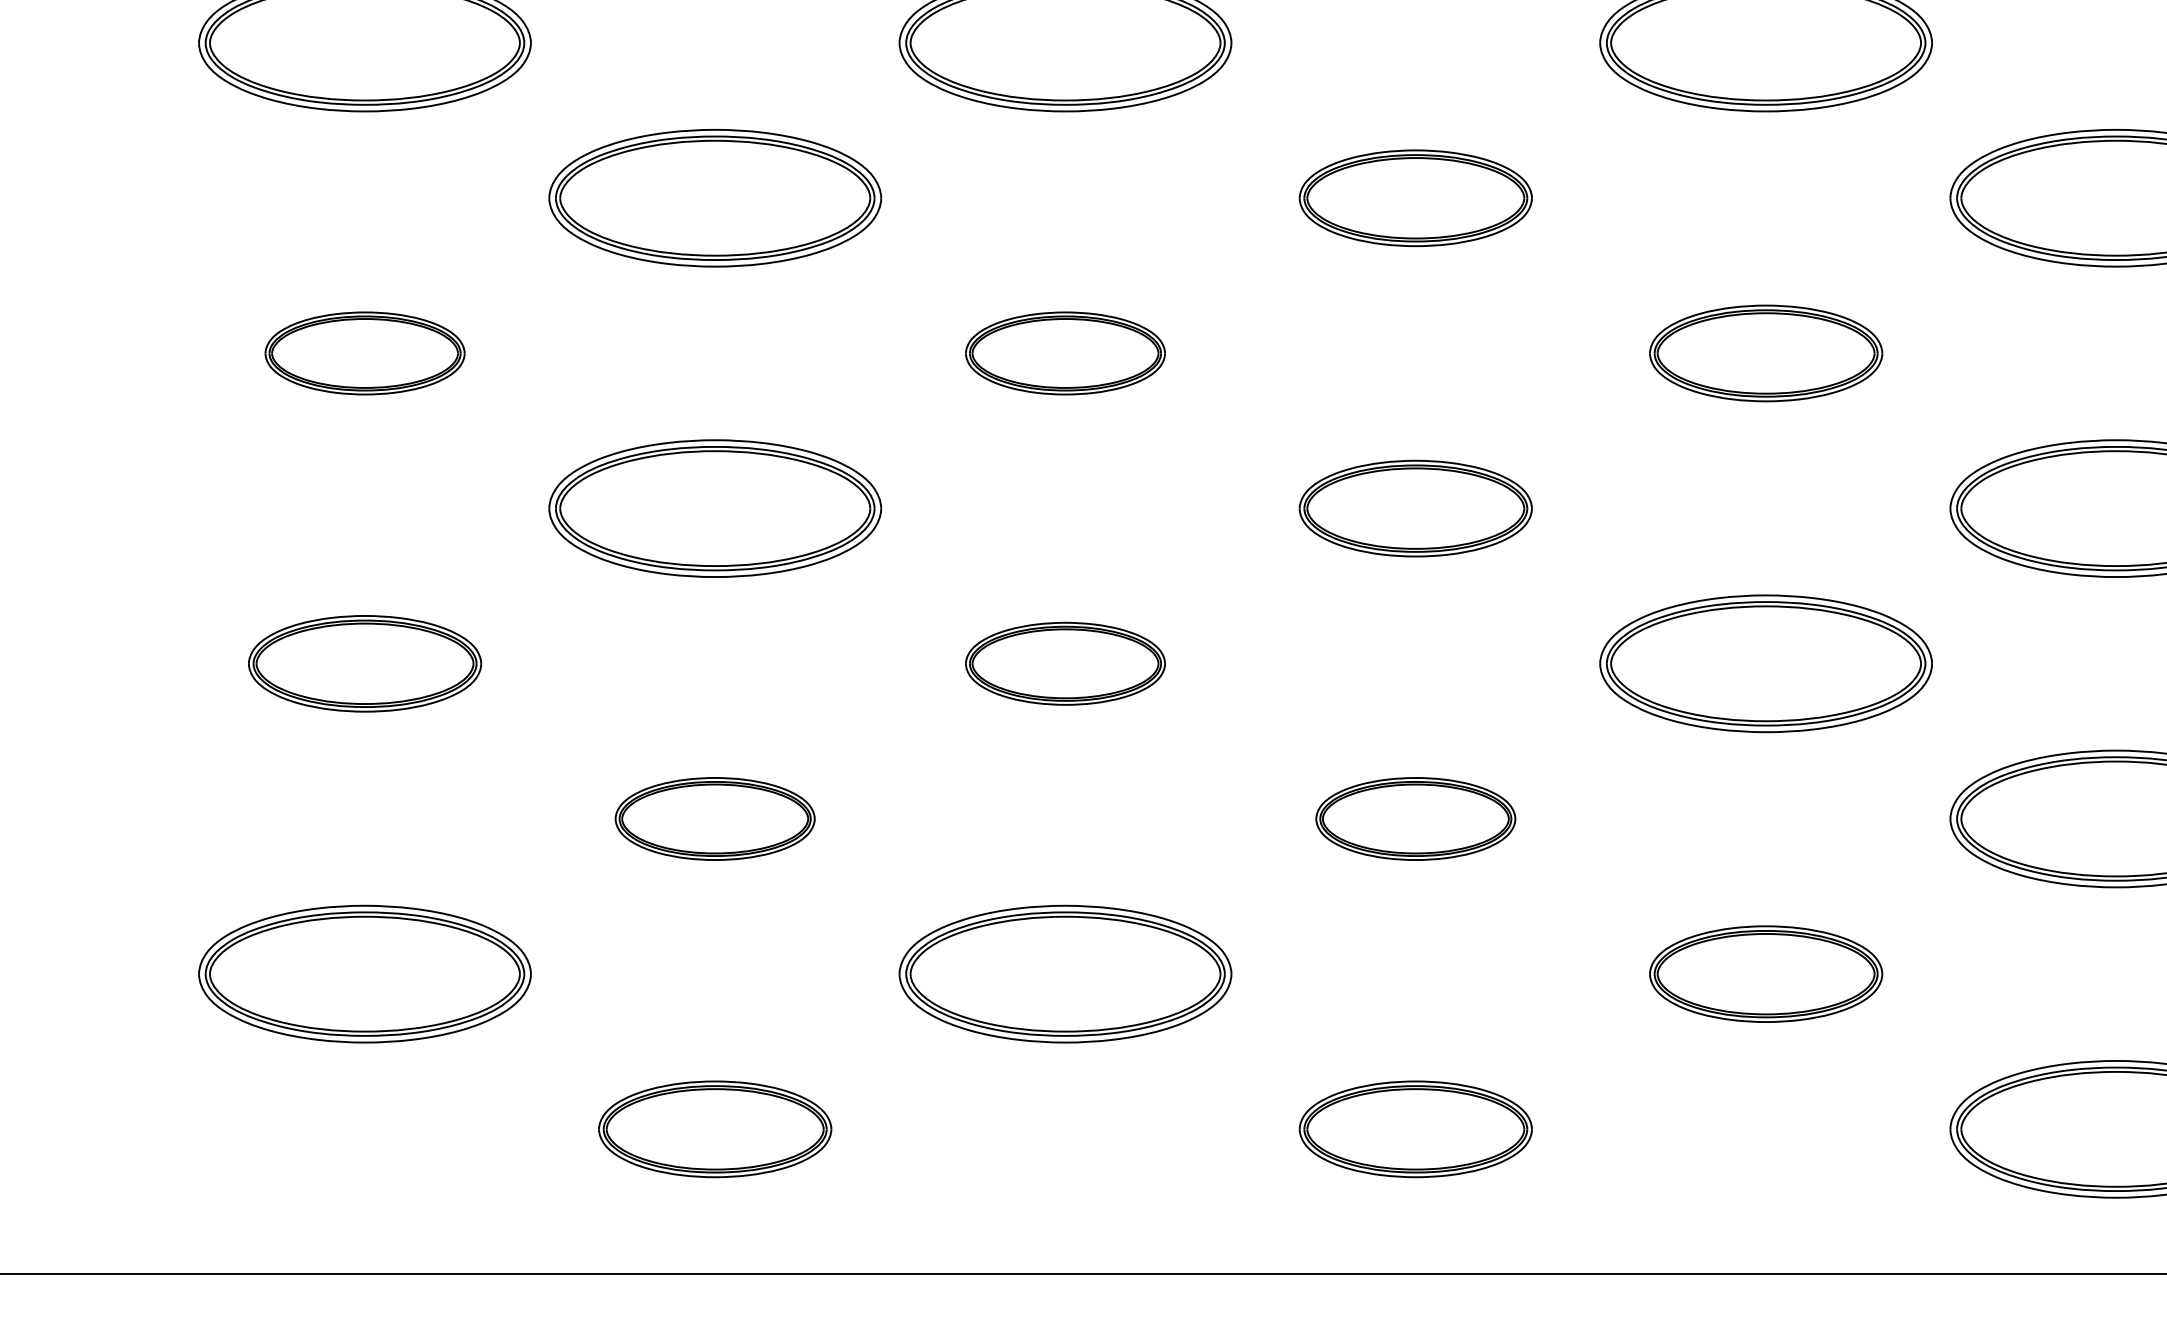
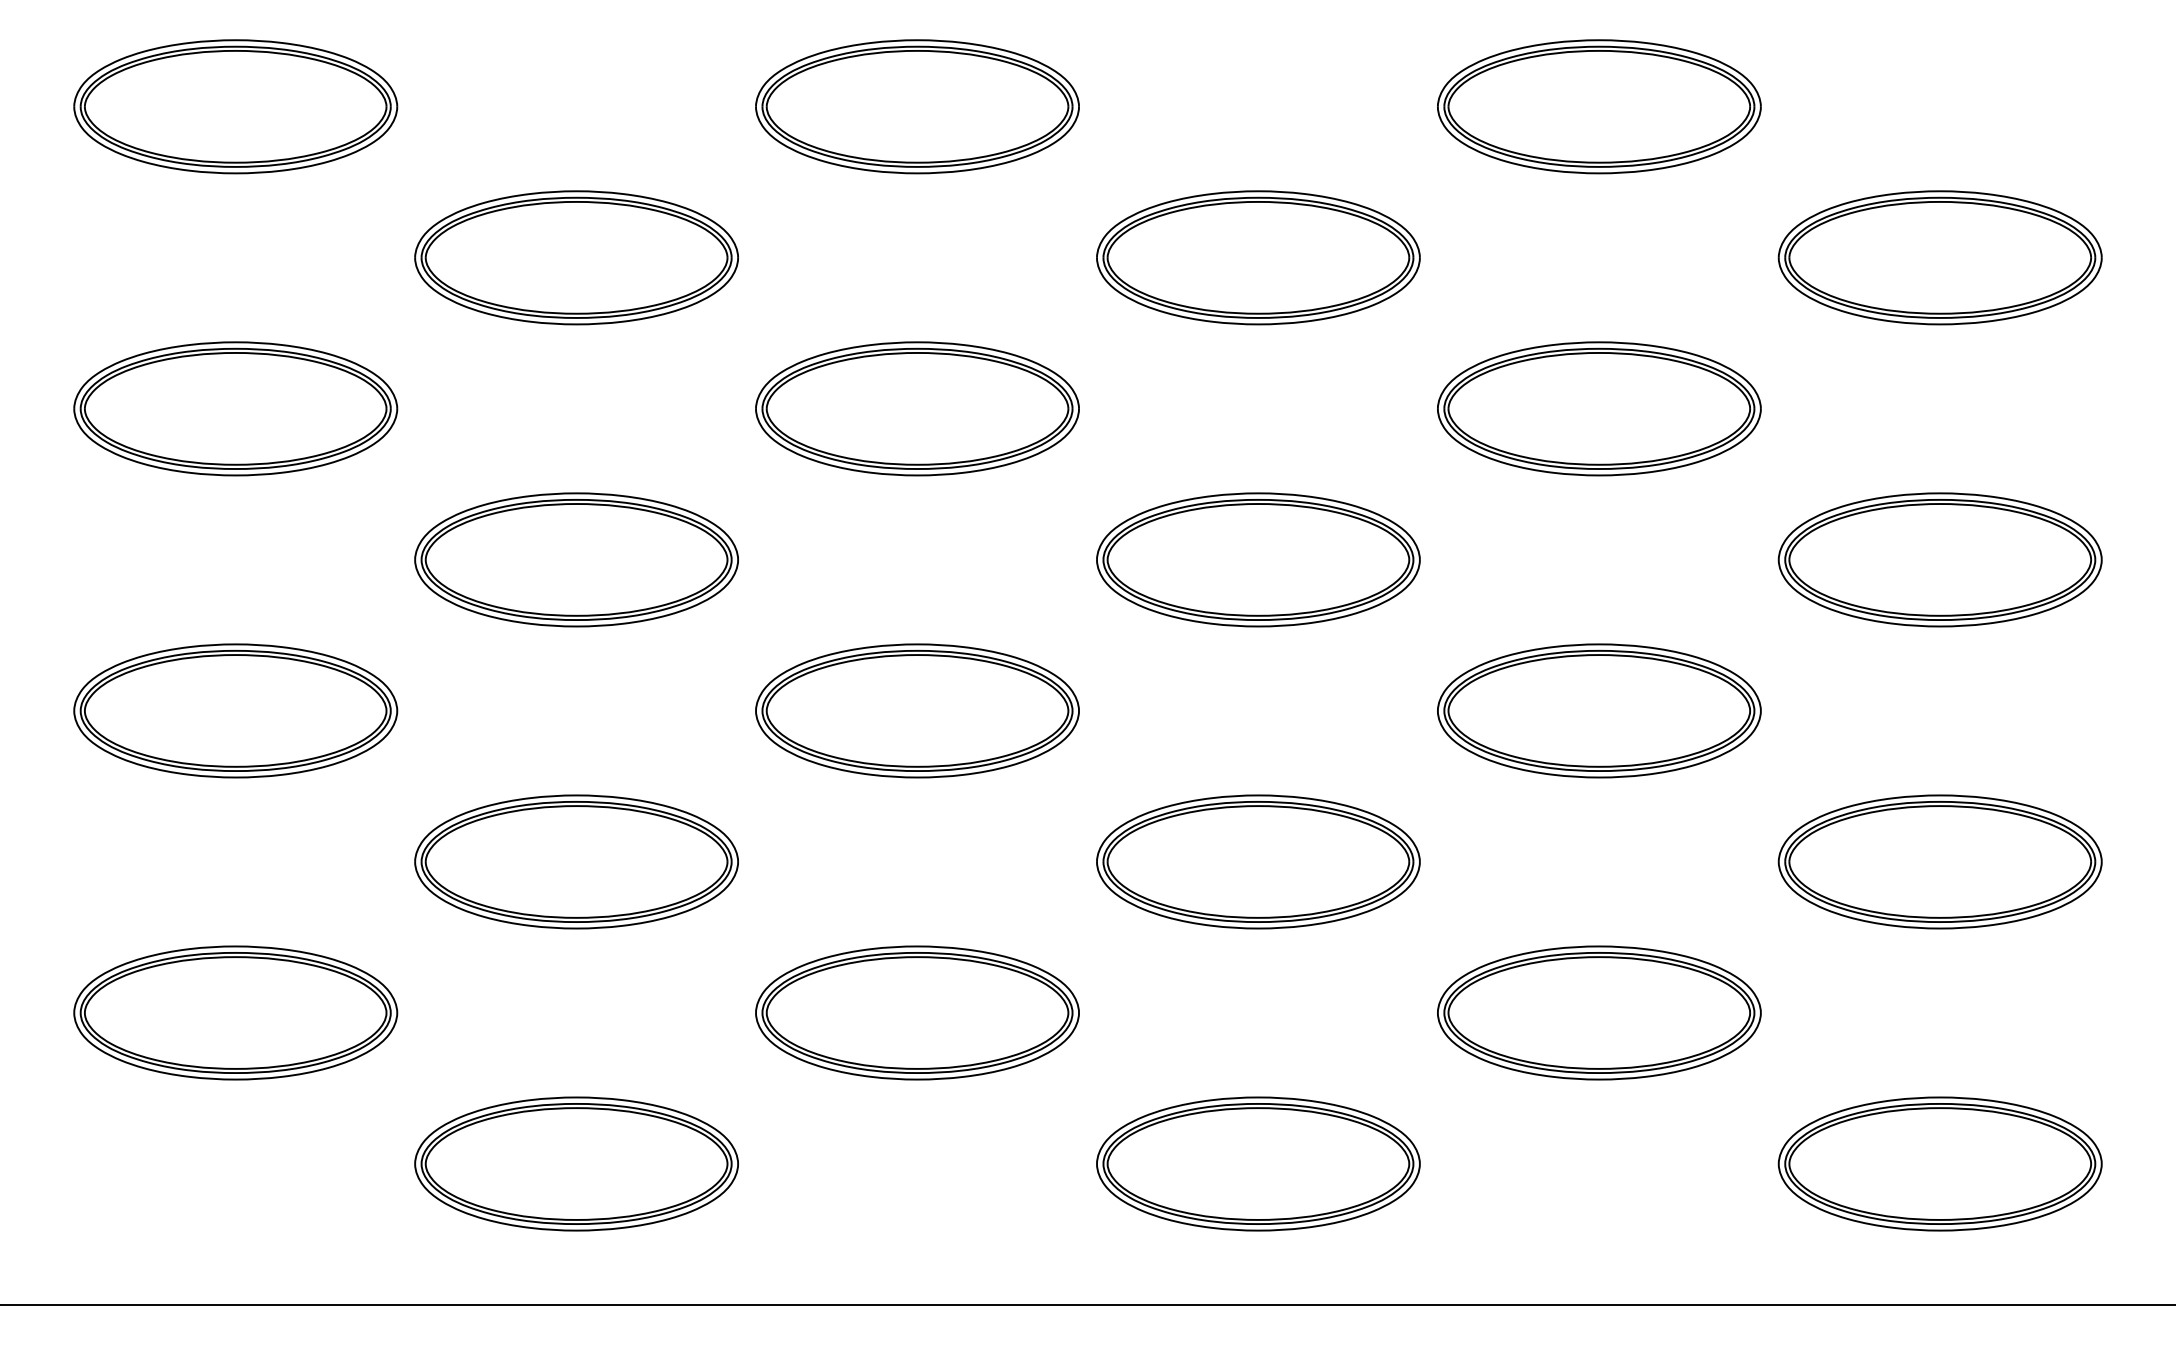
part: (1415, 197) -> (1258, 257), size x1.43
part: (364, 353) -> (235, 408), size x1.67
part: (1065, 353) -> (917, 408), size x1.67
part: (1766, 353) -> (1599, 408), size x1.43
part: (1415, 508) -> (1258, 559), size x1.43
part: (364, 663) -> (235, 710), size x1.43
part: (1065, 663) -> (917, 710), size x1.67
part: (715, 818) -> (576, 861), size x1.67
part: (1415, 818) -> (1258, 861), size x1.67
part: (1766, 973) -> (1599, 1012), size x1.43
part: (715, 1128) -> (576, 1163), size x1.43
part: (1415, 1128) -> (1258, 1163), size x1.43

